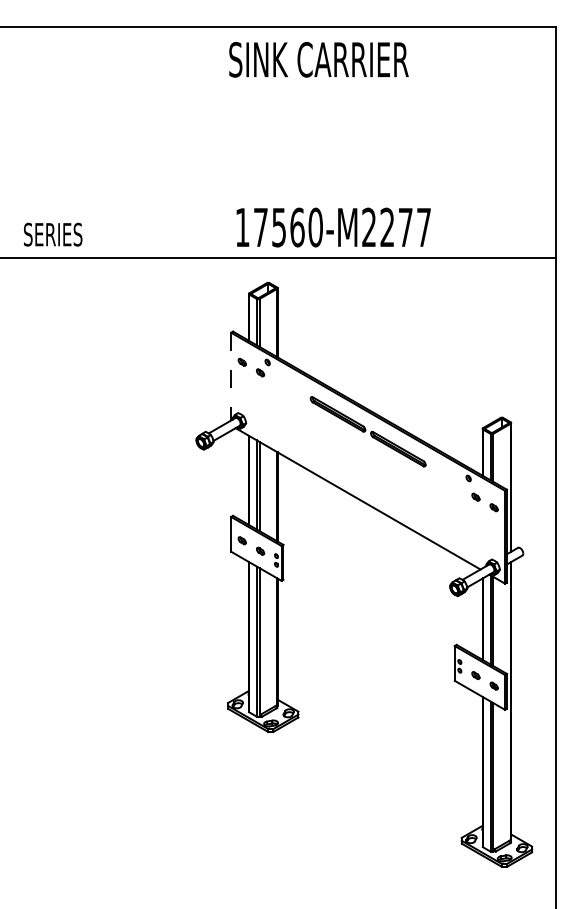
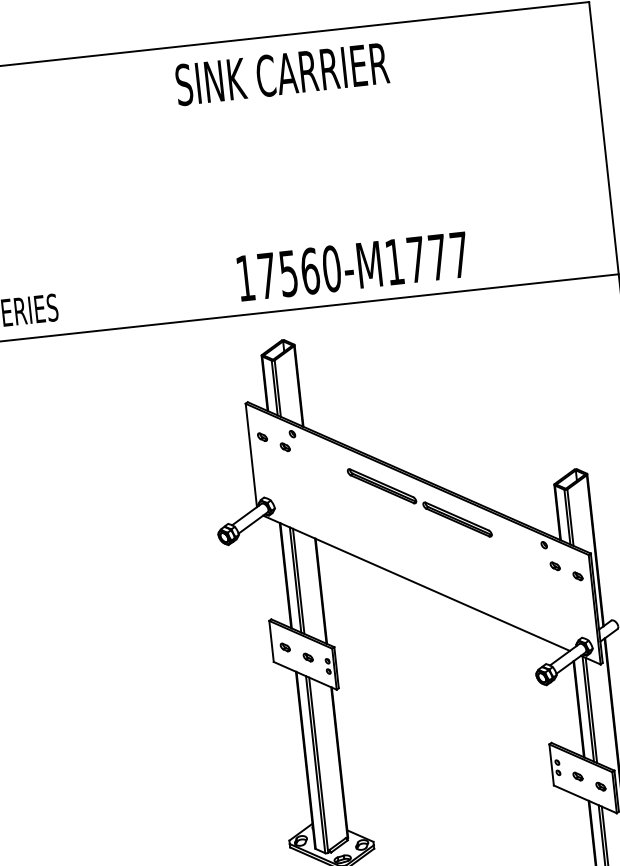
text: (318, 59) -> (281, 73), moved
text: (378, 226) -> (405, 259), 17560-M2277 -> 17560-M1777
line: (231, 376) -> (251, 455), dashed -> solid

